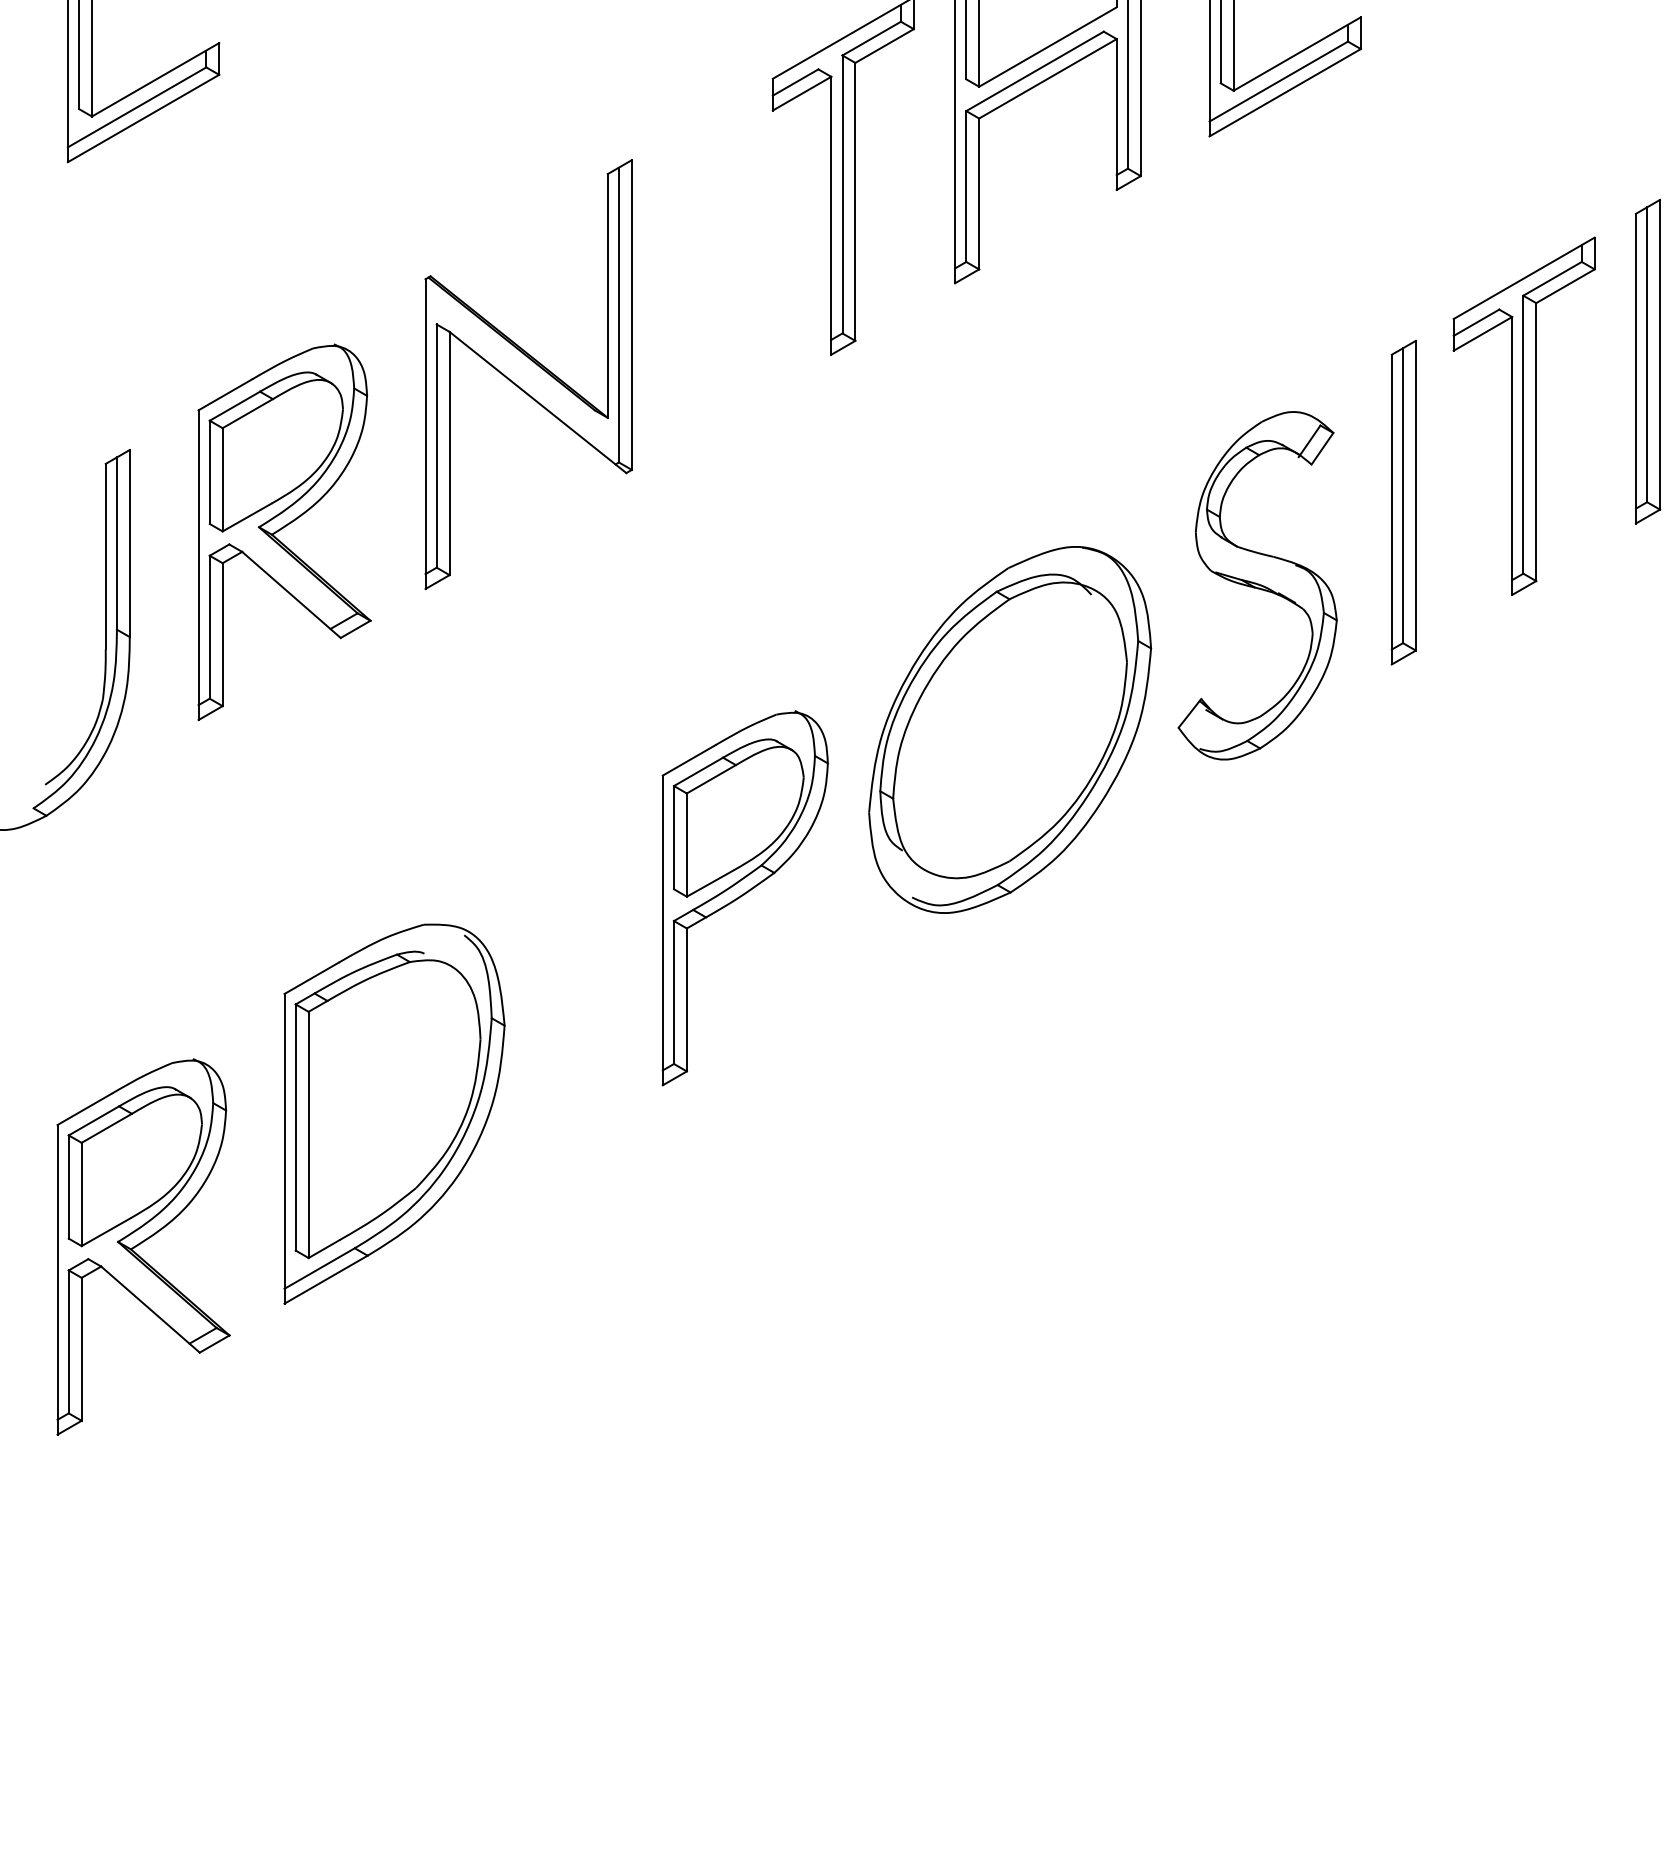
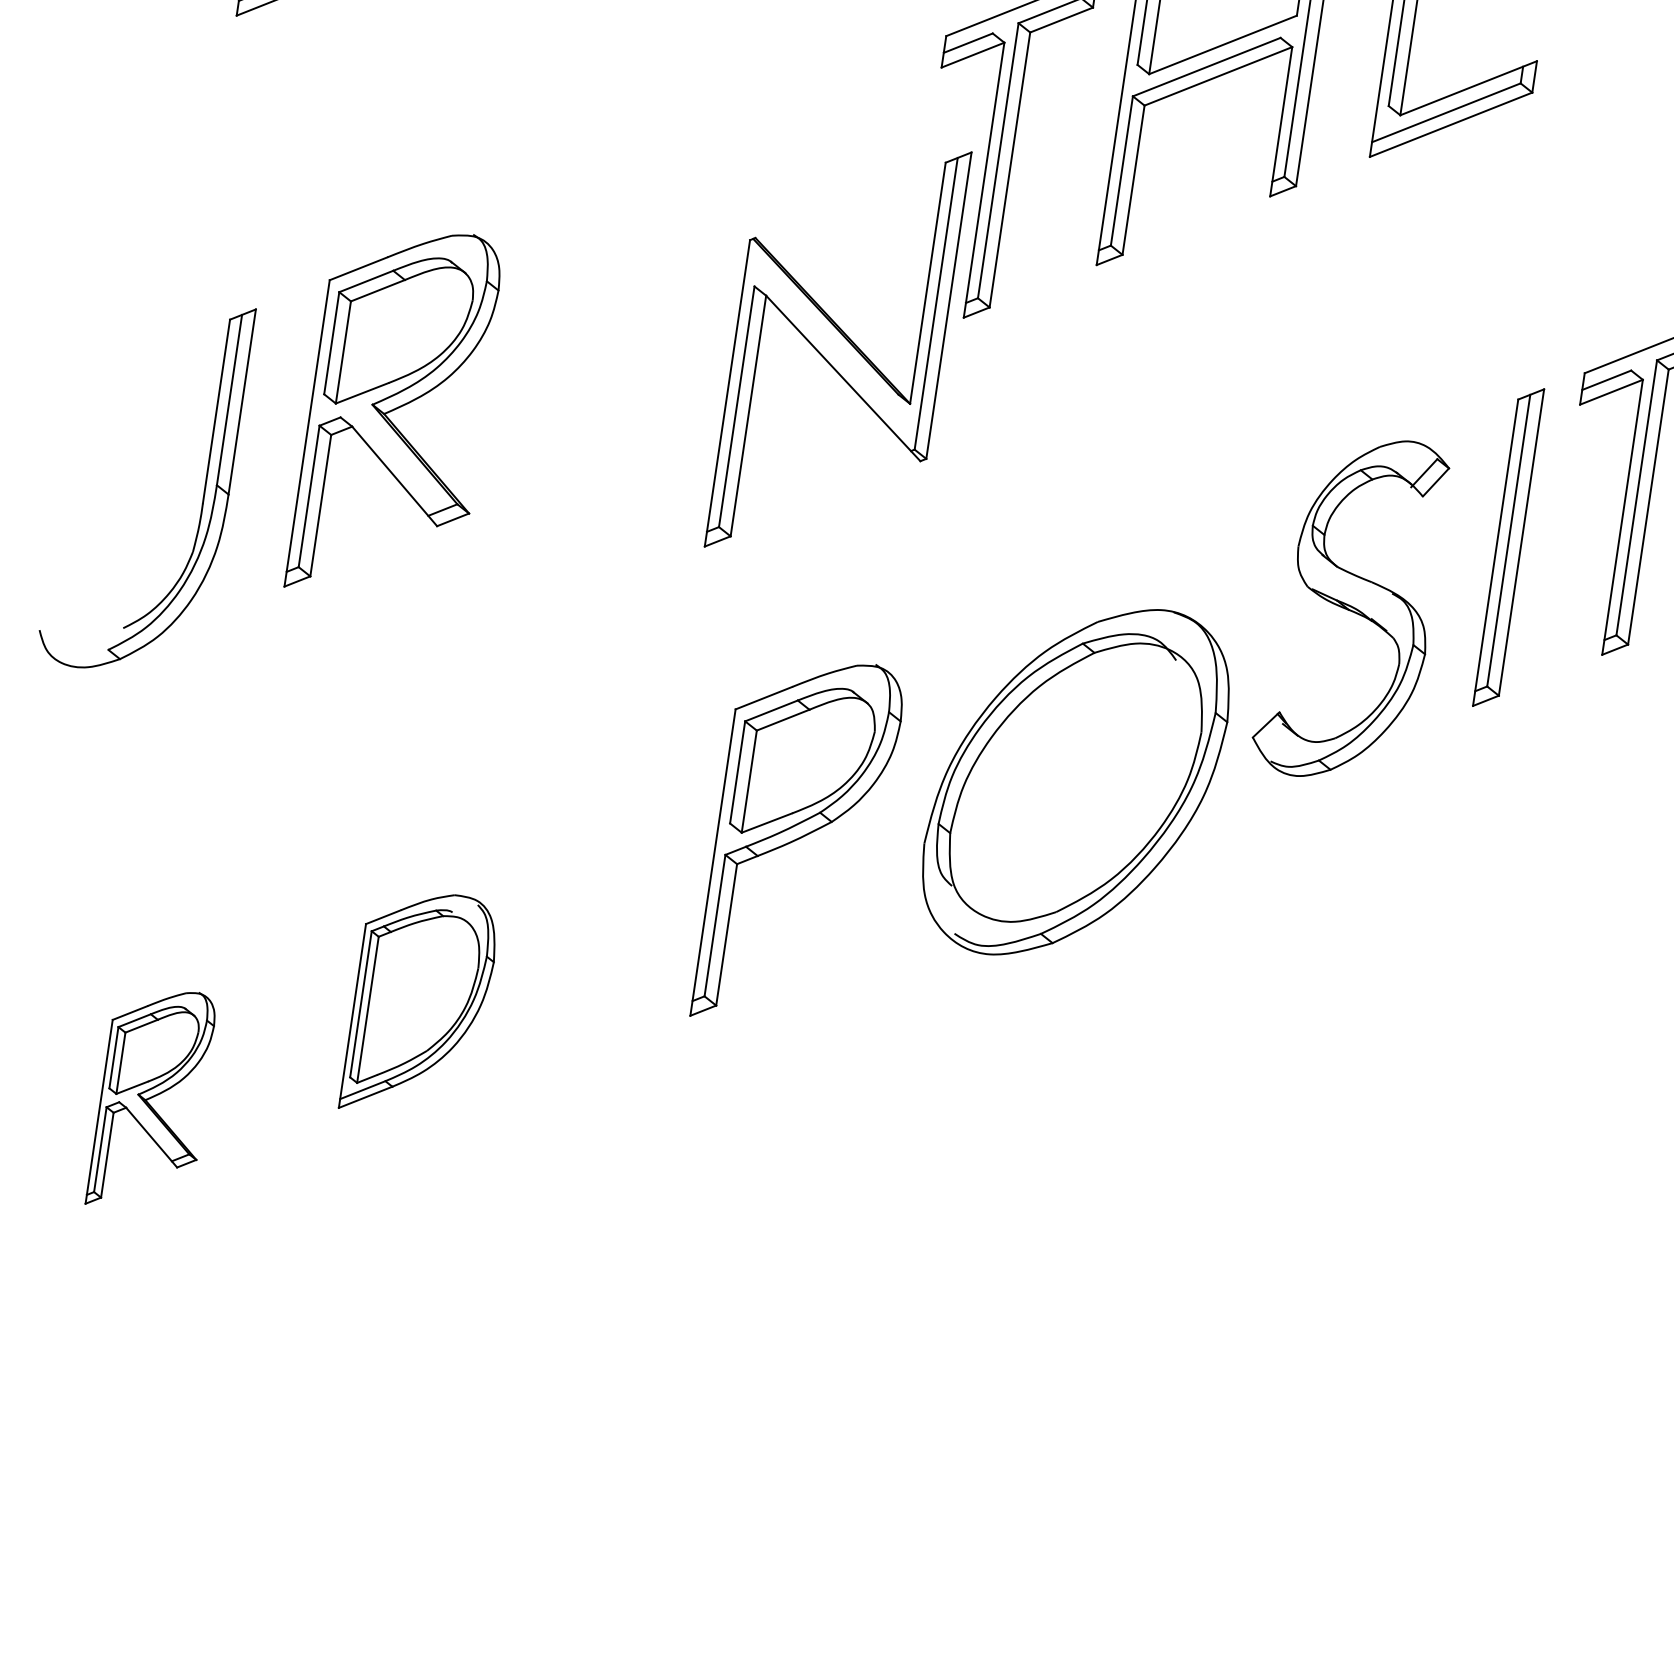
part: (528, 374) -> (838, 349), moved
part: (1010, 729) -> (1076, 781), moved
part: (394, 1113) -> (420, 1004), size x0.6
part: (143, 1246) -> (153, 1099), size x0.6

